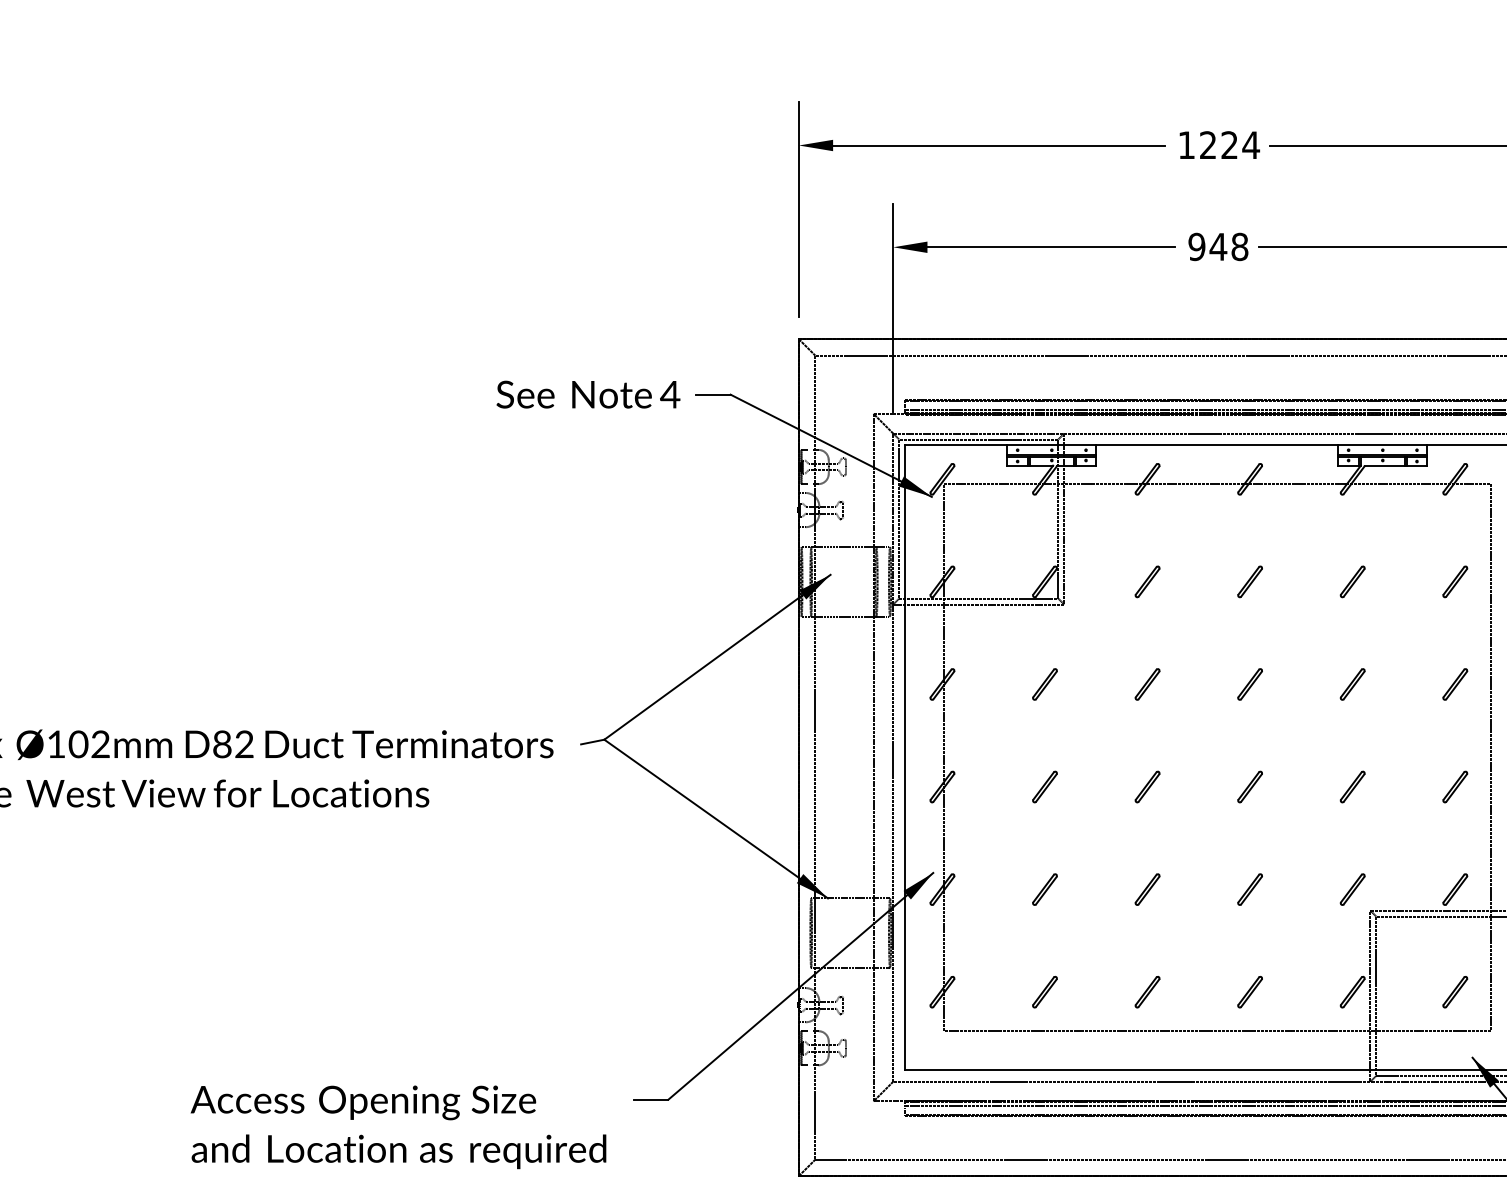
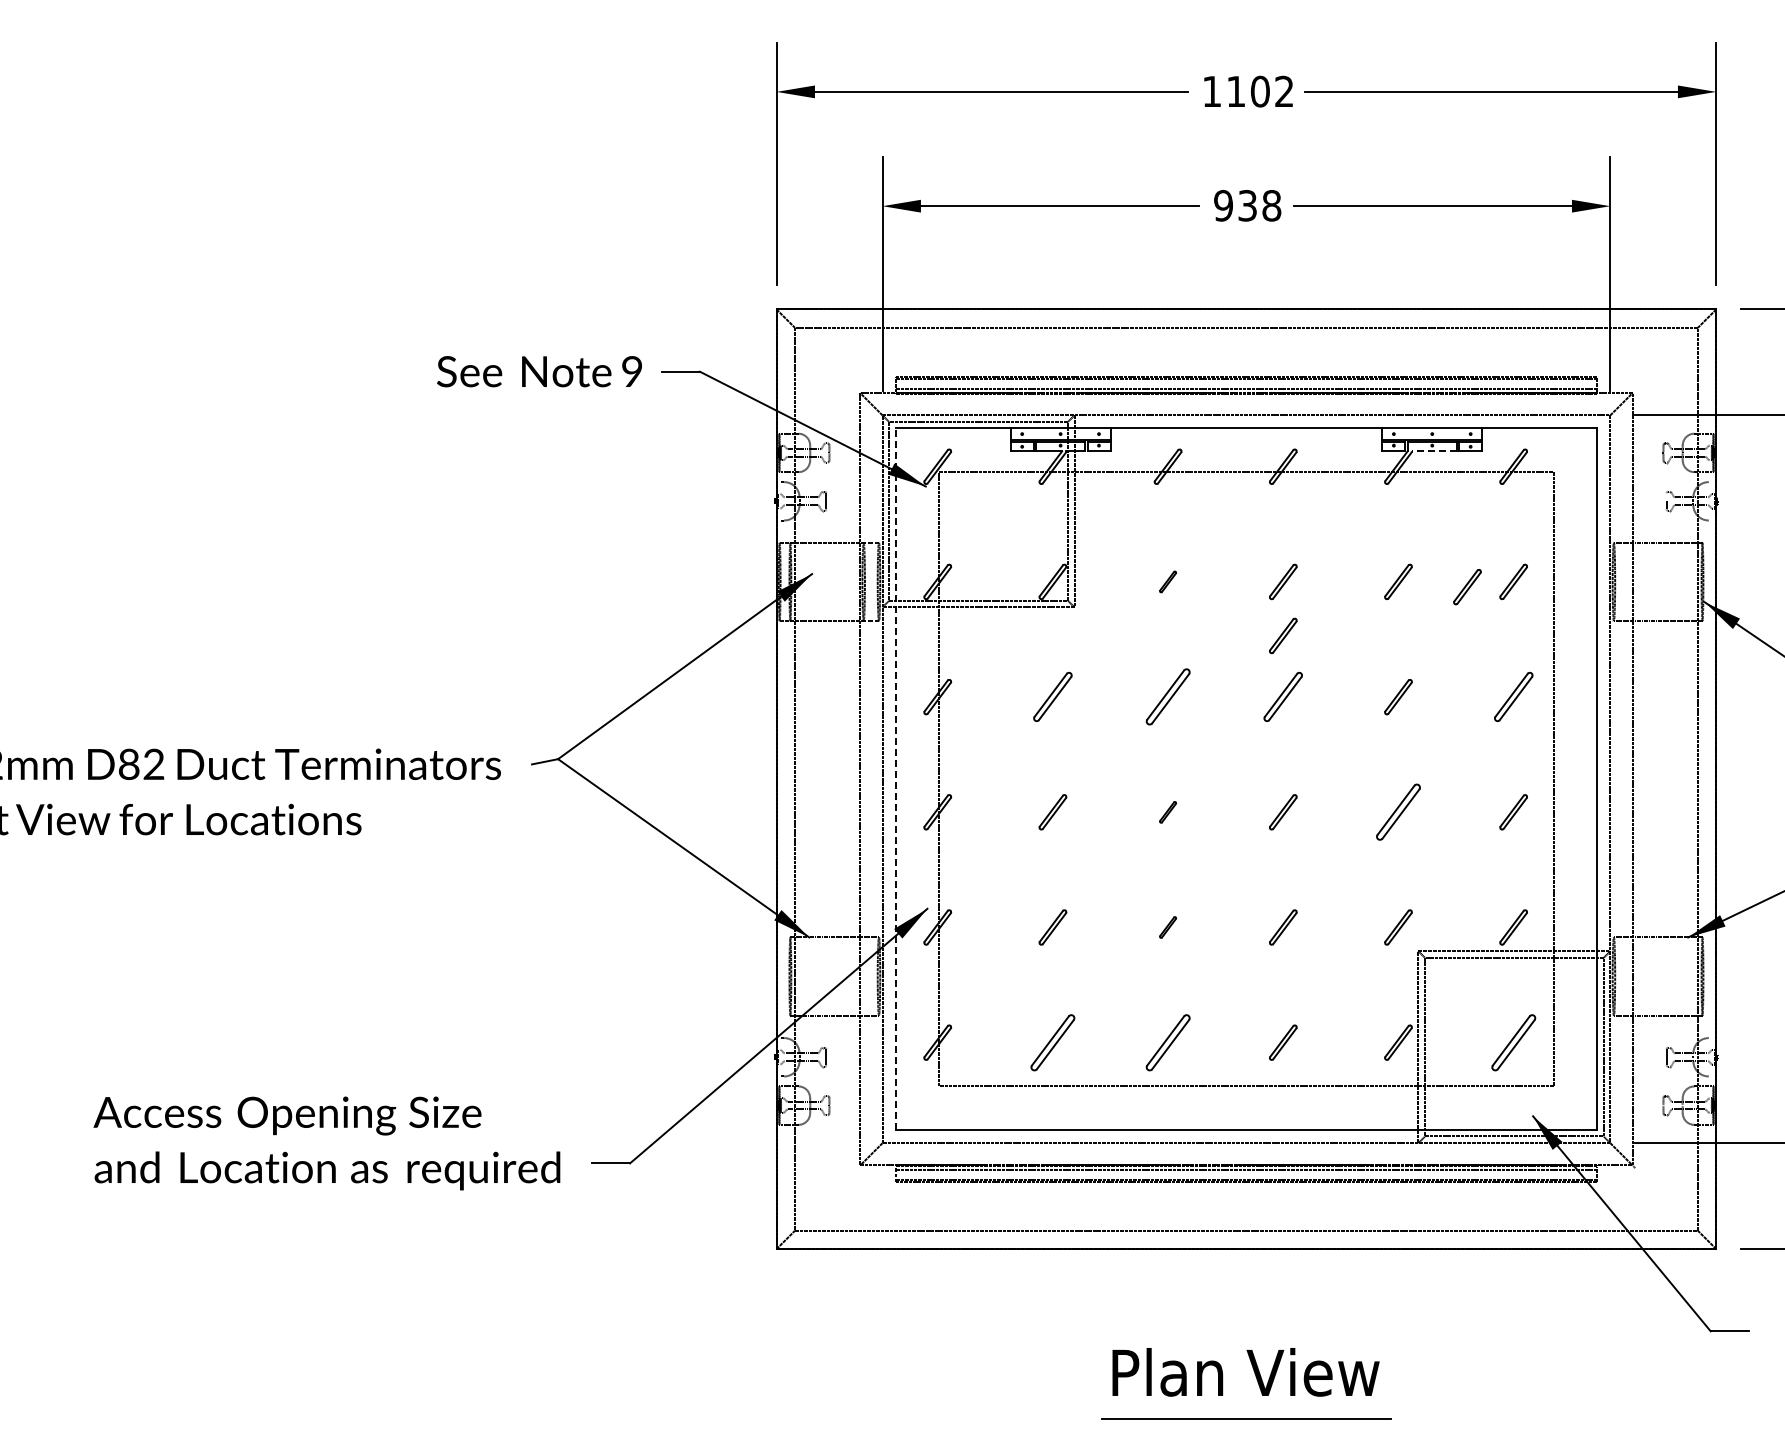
text: (1229, 145) -> (1260, 91), 1224 -> 1102
text: (1218, 246) -> (1247, 205), 948 -> 938
text: (669, 394) -> (631, 371), 4 -> 9
line: (1383, 465) -> (1433, 451), solid -> dashed
part: (1147, 581) -> (1167, 581), size x0.6
part: (1414, 586) -> (1467, 587), added
part: (1250, 629) -> (1283, 635), added
part: (1044, 684) -> (1052, 697), size x1.4
part: (1147, 684) -> (1167, 697), size x1.6
part: (1250, 684) -> (1283, 697), size x1.4
part: (1455, 684) -> (1513, 697), size x1.4
line: (904, 757) -> (895, 779), solid -> dashed
part: (1147, 787) -> (1167, 812), size x0.6
part: (1352, 787) -> (1398, 812), size x1.6
part: (1147, 889) -> (1167, 927), size x0.6
part: (1044, 992) -> (1052, 1042), size x1.6
part: (1147, 992) -> (1167, 1042), size x1.6
part: (1455, 992) -> (1513, 1042), size x1.6
text: (398, 1127) -> (326, 1143), moved

